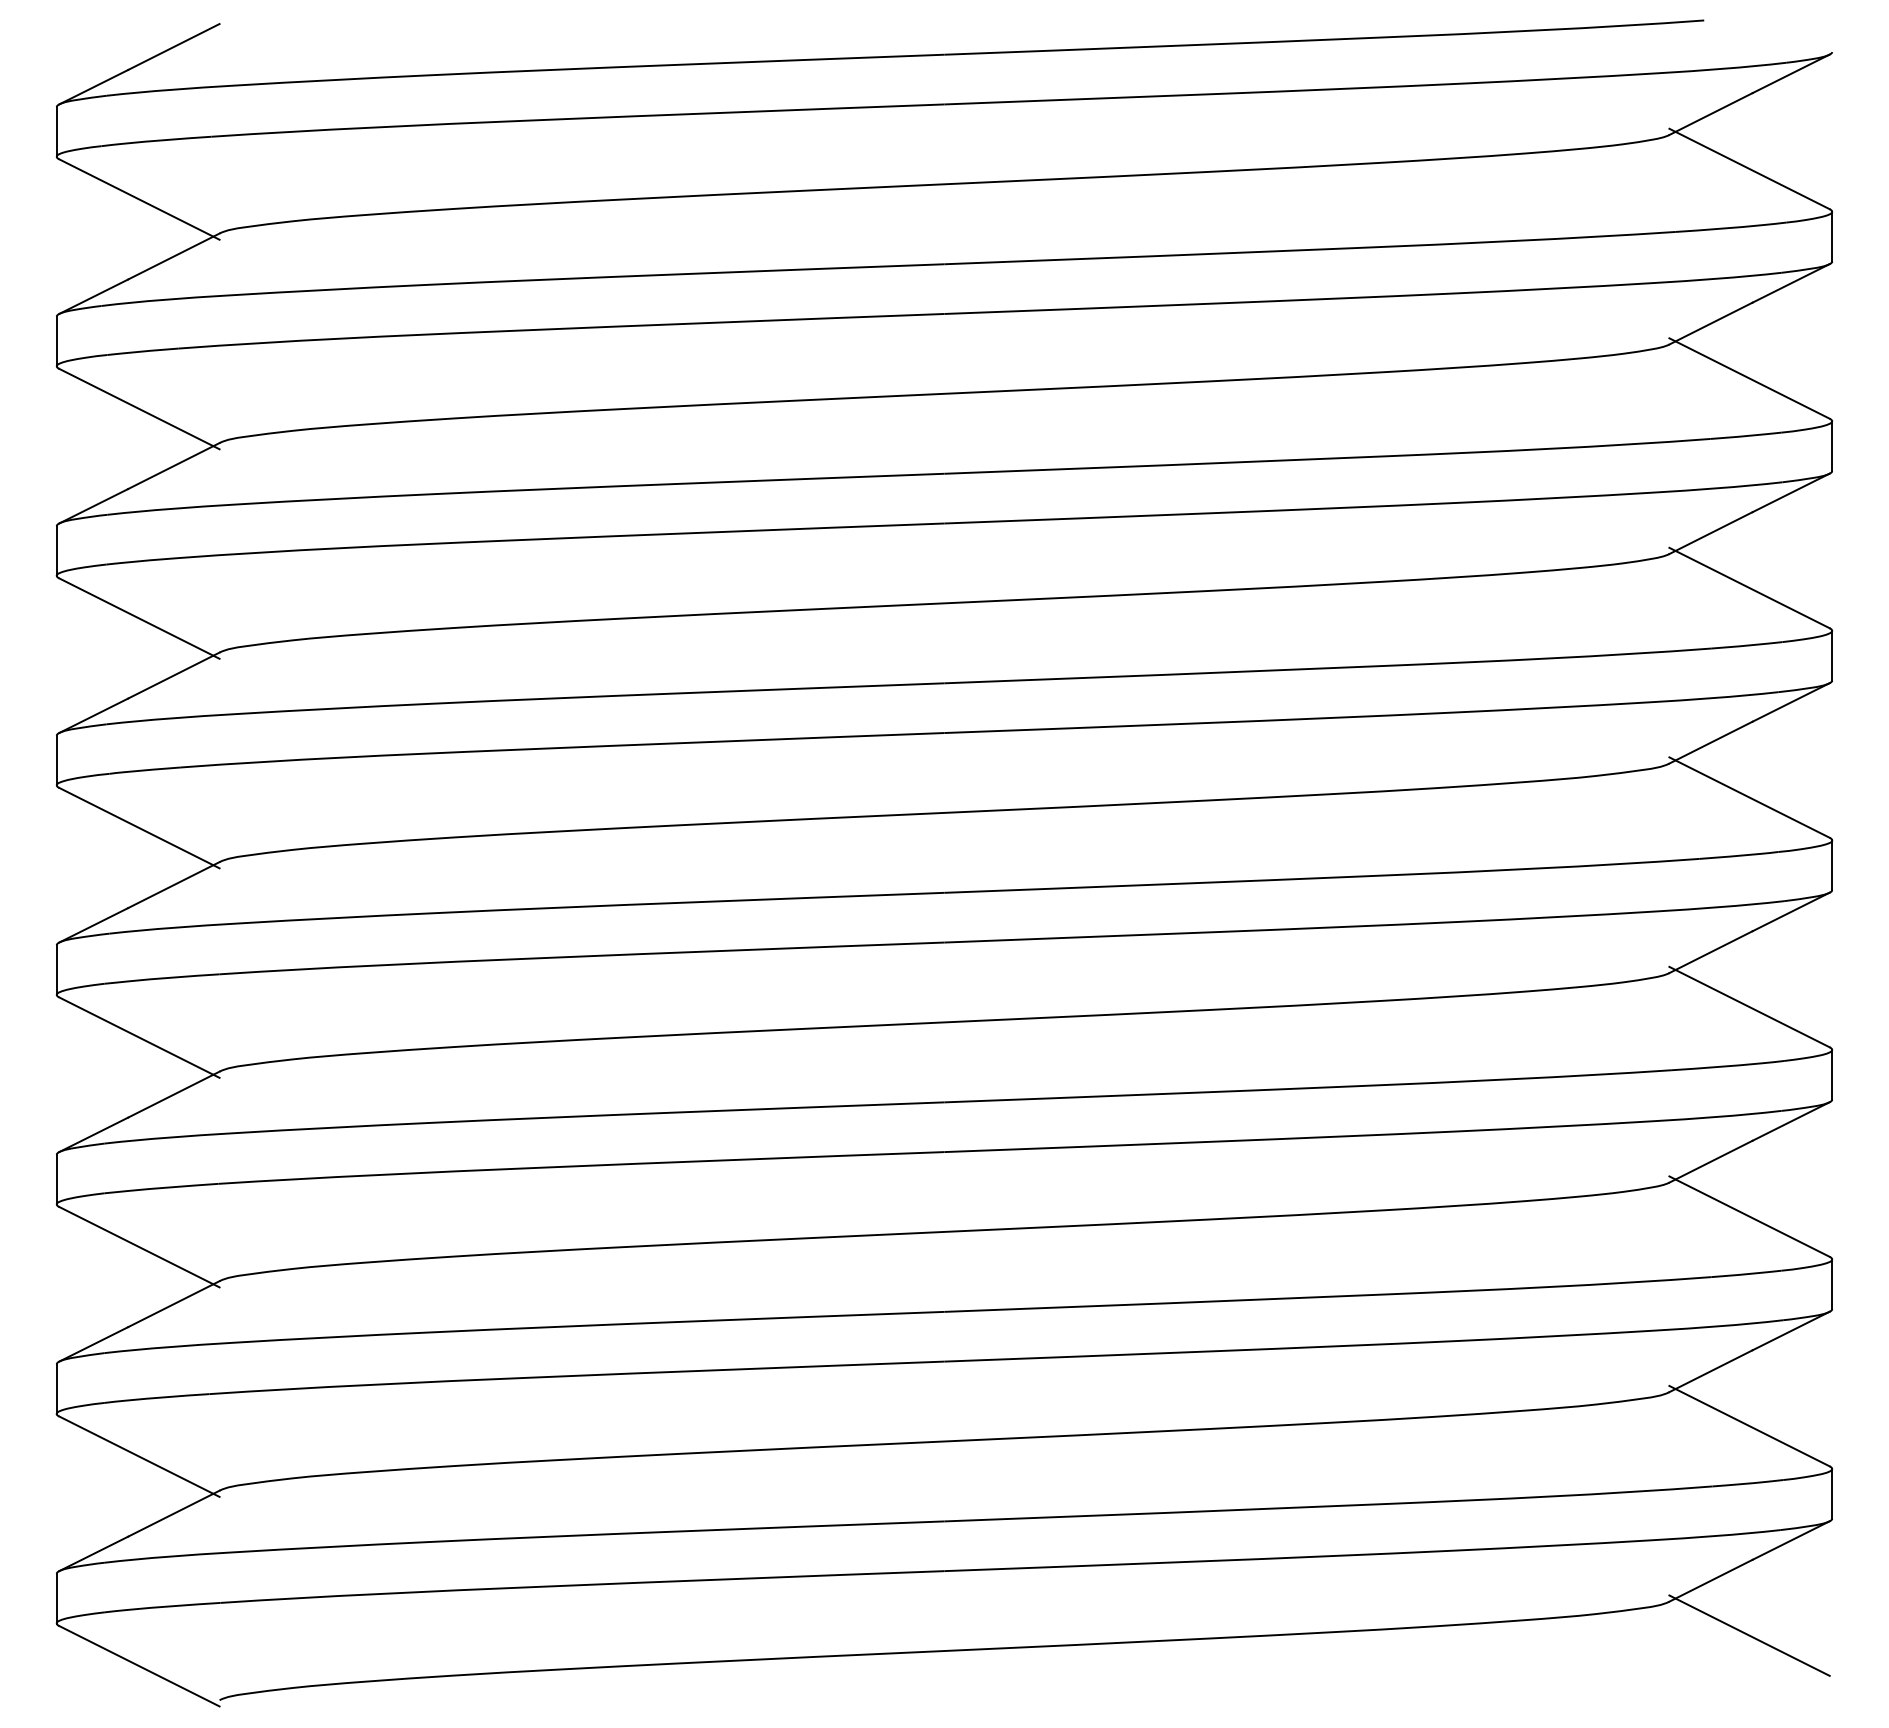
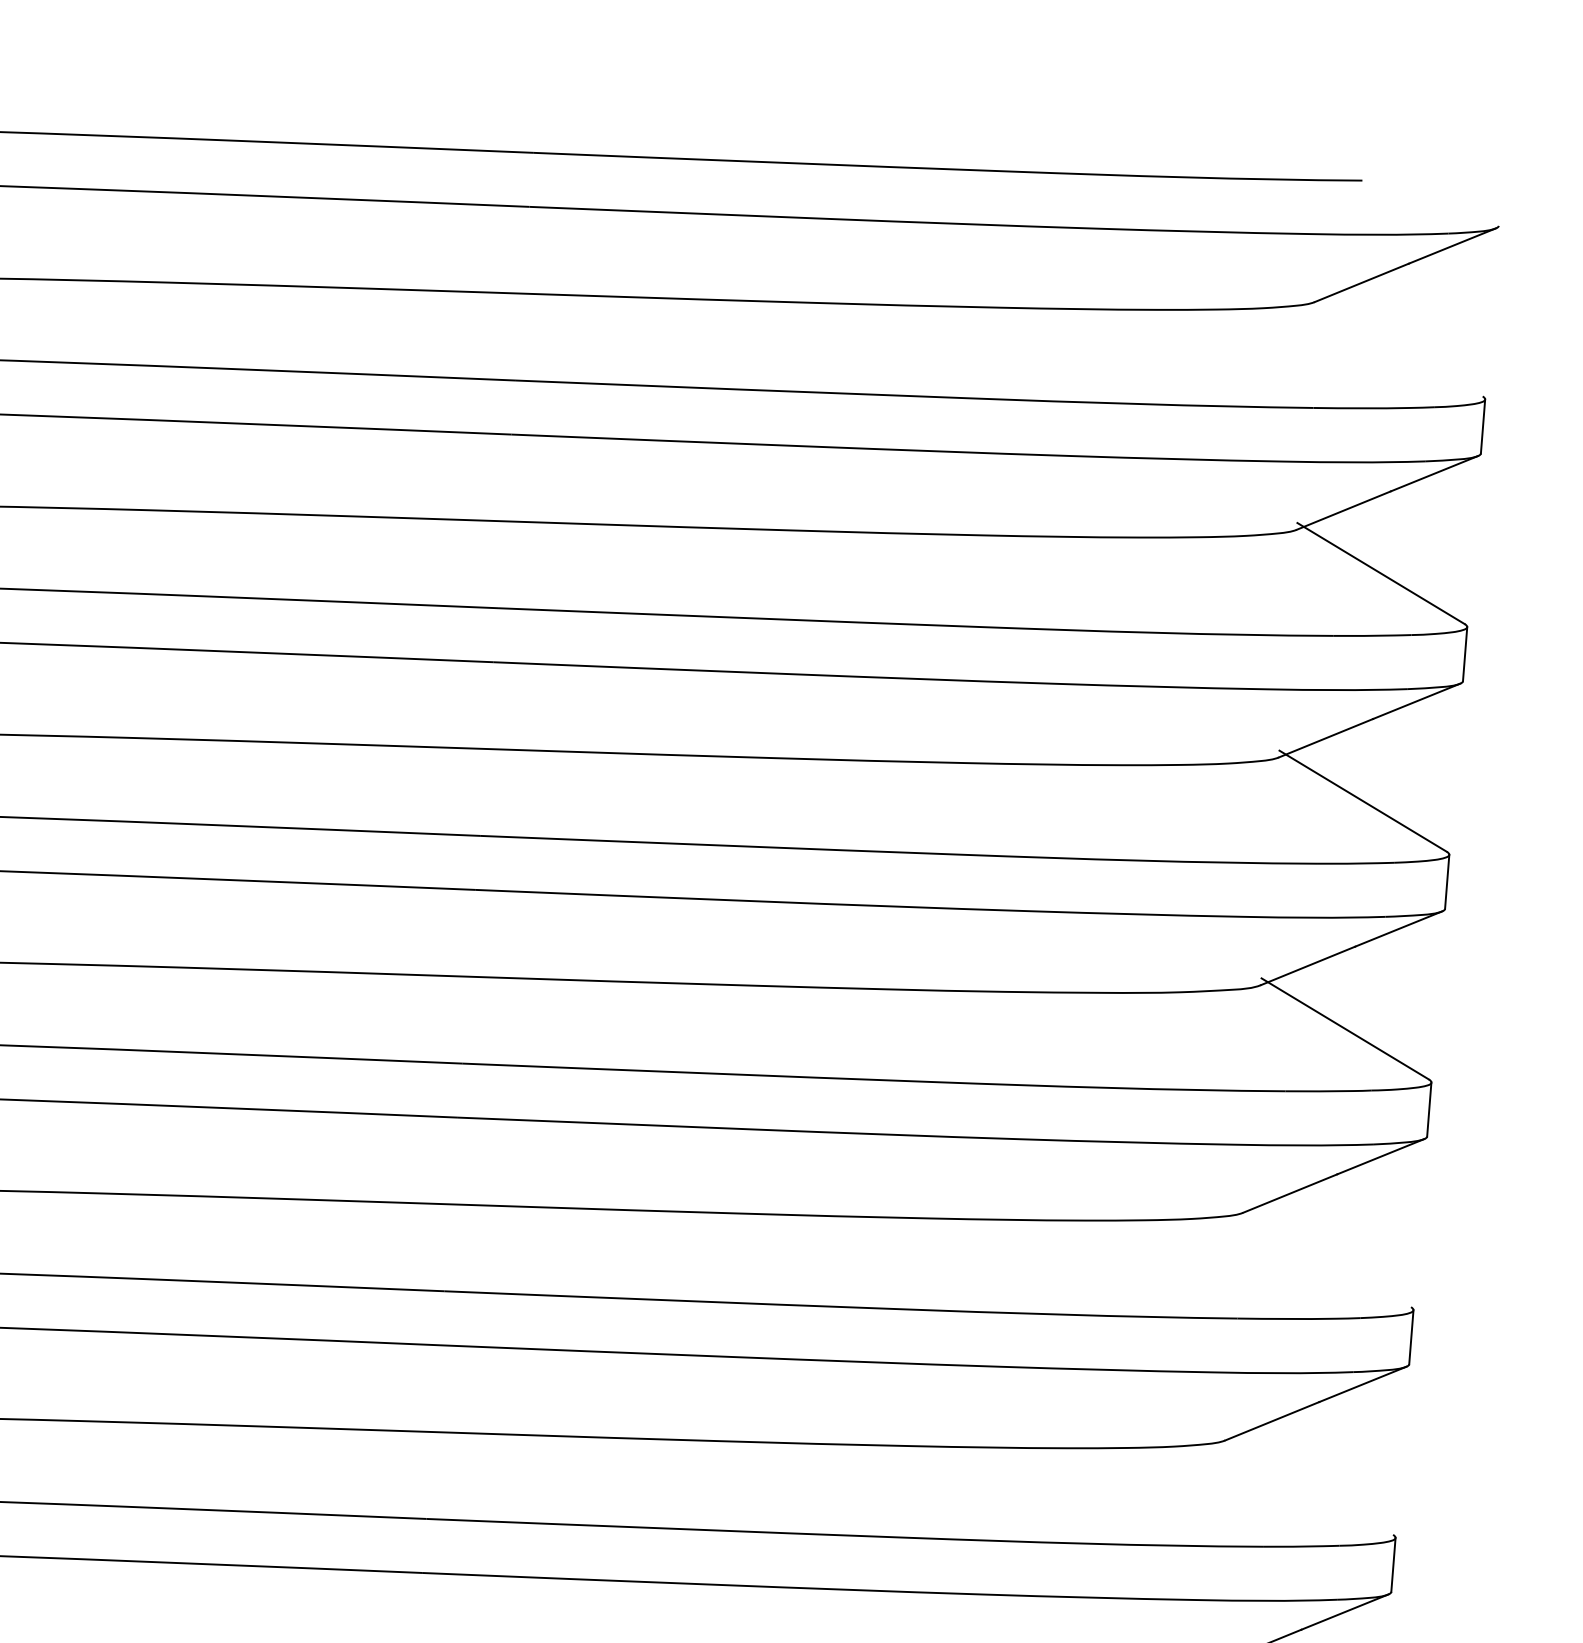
line: (1749, 168) -> (1398, 345), removed
line: (1749, 1006) -> (1327, 1255), removed
line: (1749, 1216) -> (1309, 1484), removed

